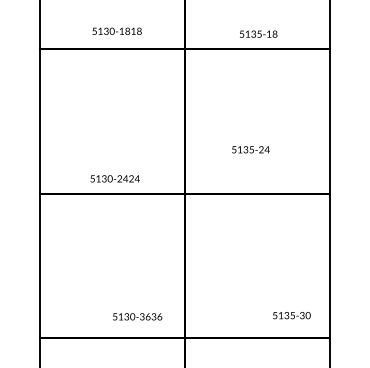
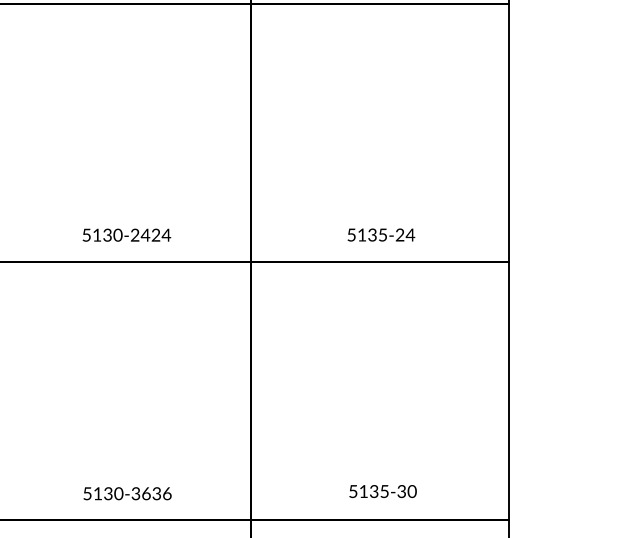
text: (250, 149) -> (380, 234), moved
text: (291, 315) -> (382, 491), moved
text: (137, 316) -> (127, 493), moved

